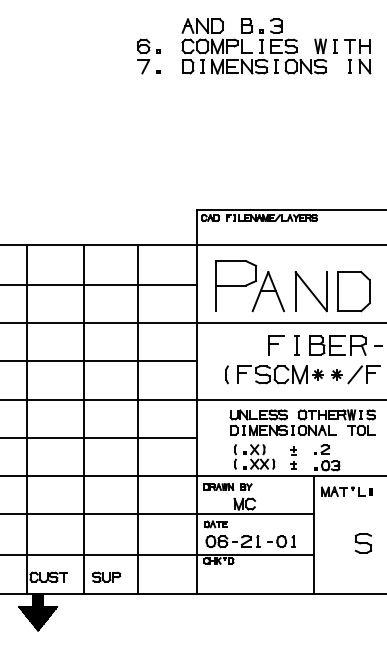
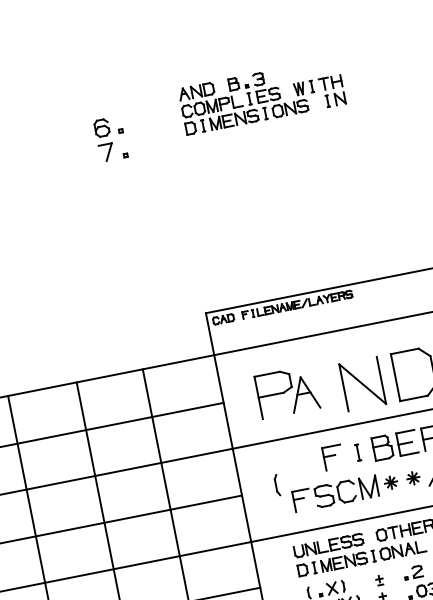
part: (276, 46) -> (262, 96), size x0.7
part: (249, 286) -> (286, 392), size x0.7
part: (296, 345) -> (357, 452), size x0.7
part: (226, 374) -> (276, 485), moved

